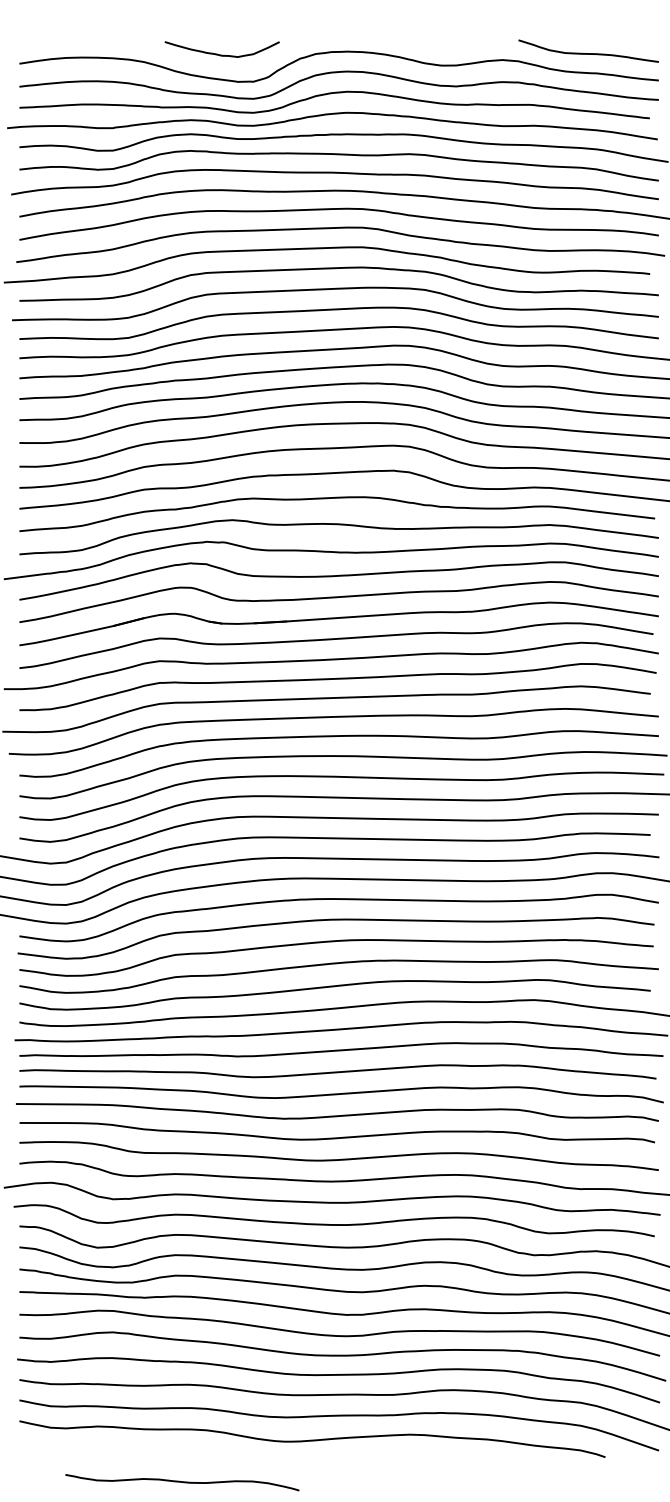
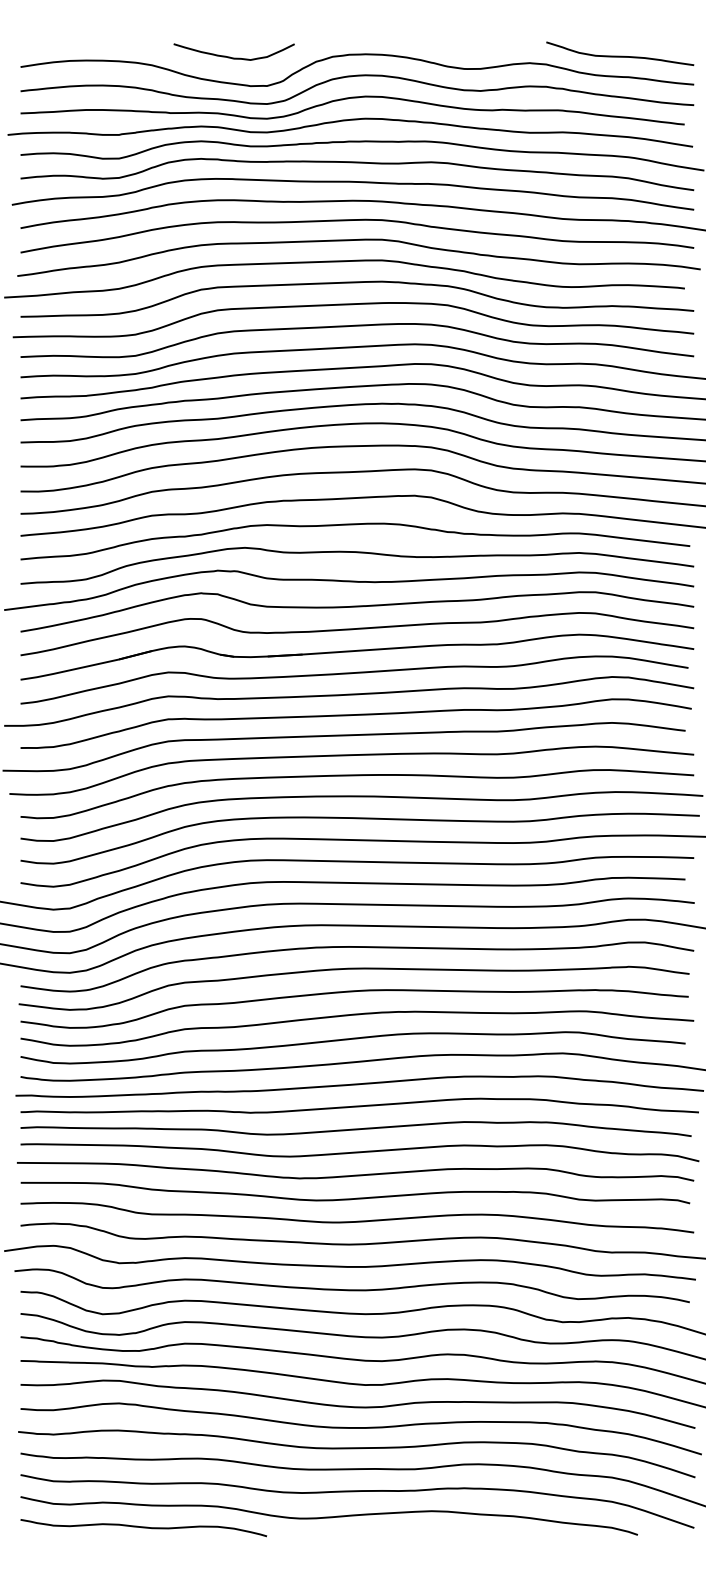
curve: (182, 1482) -> (143, 1527), moved

